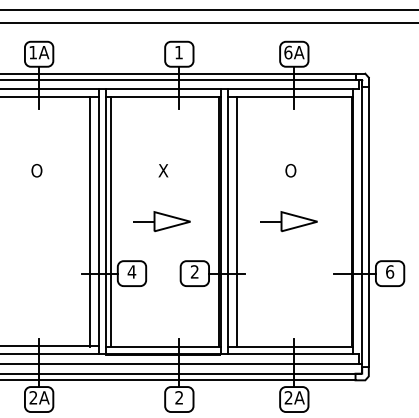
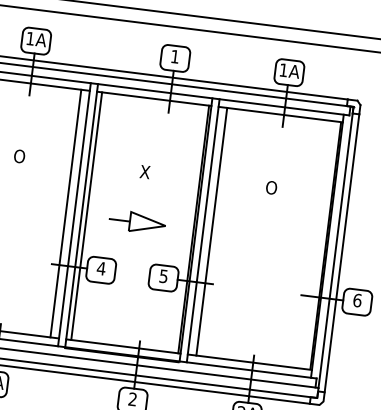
text: (288, 52) -> (283, 70), 6A -> 1A
part: (288, 221) -> (262, 237), removed
text: (194, 271) -> (163, 275), 2 -> 5

